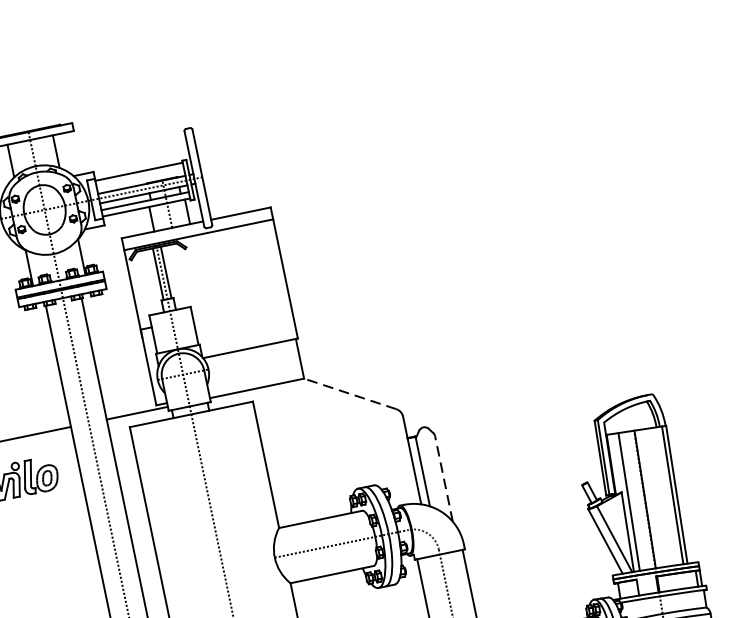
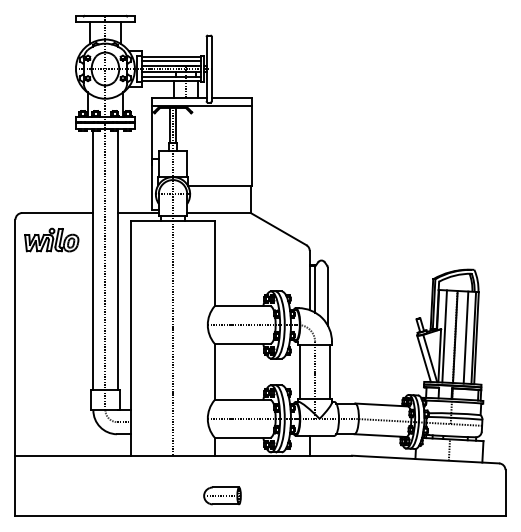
line: (140, 178) -> (171, 61), added
line: (349, 393) -> (278, 228), dashed -> solid
line: (443, 478) -> (327, 296), dashed -> solid
line: (660, 497) -> (465, 337), added

